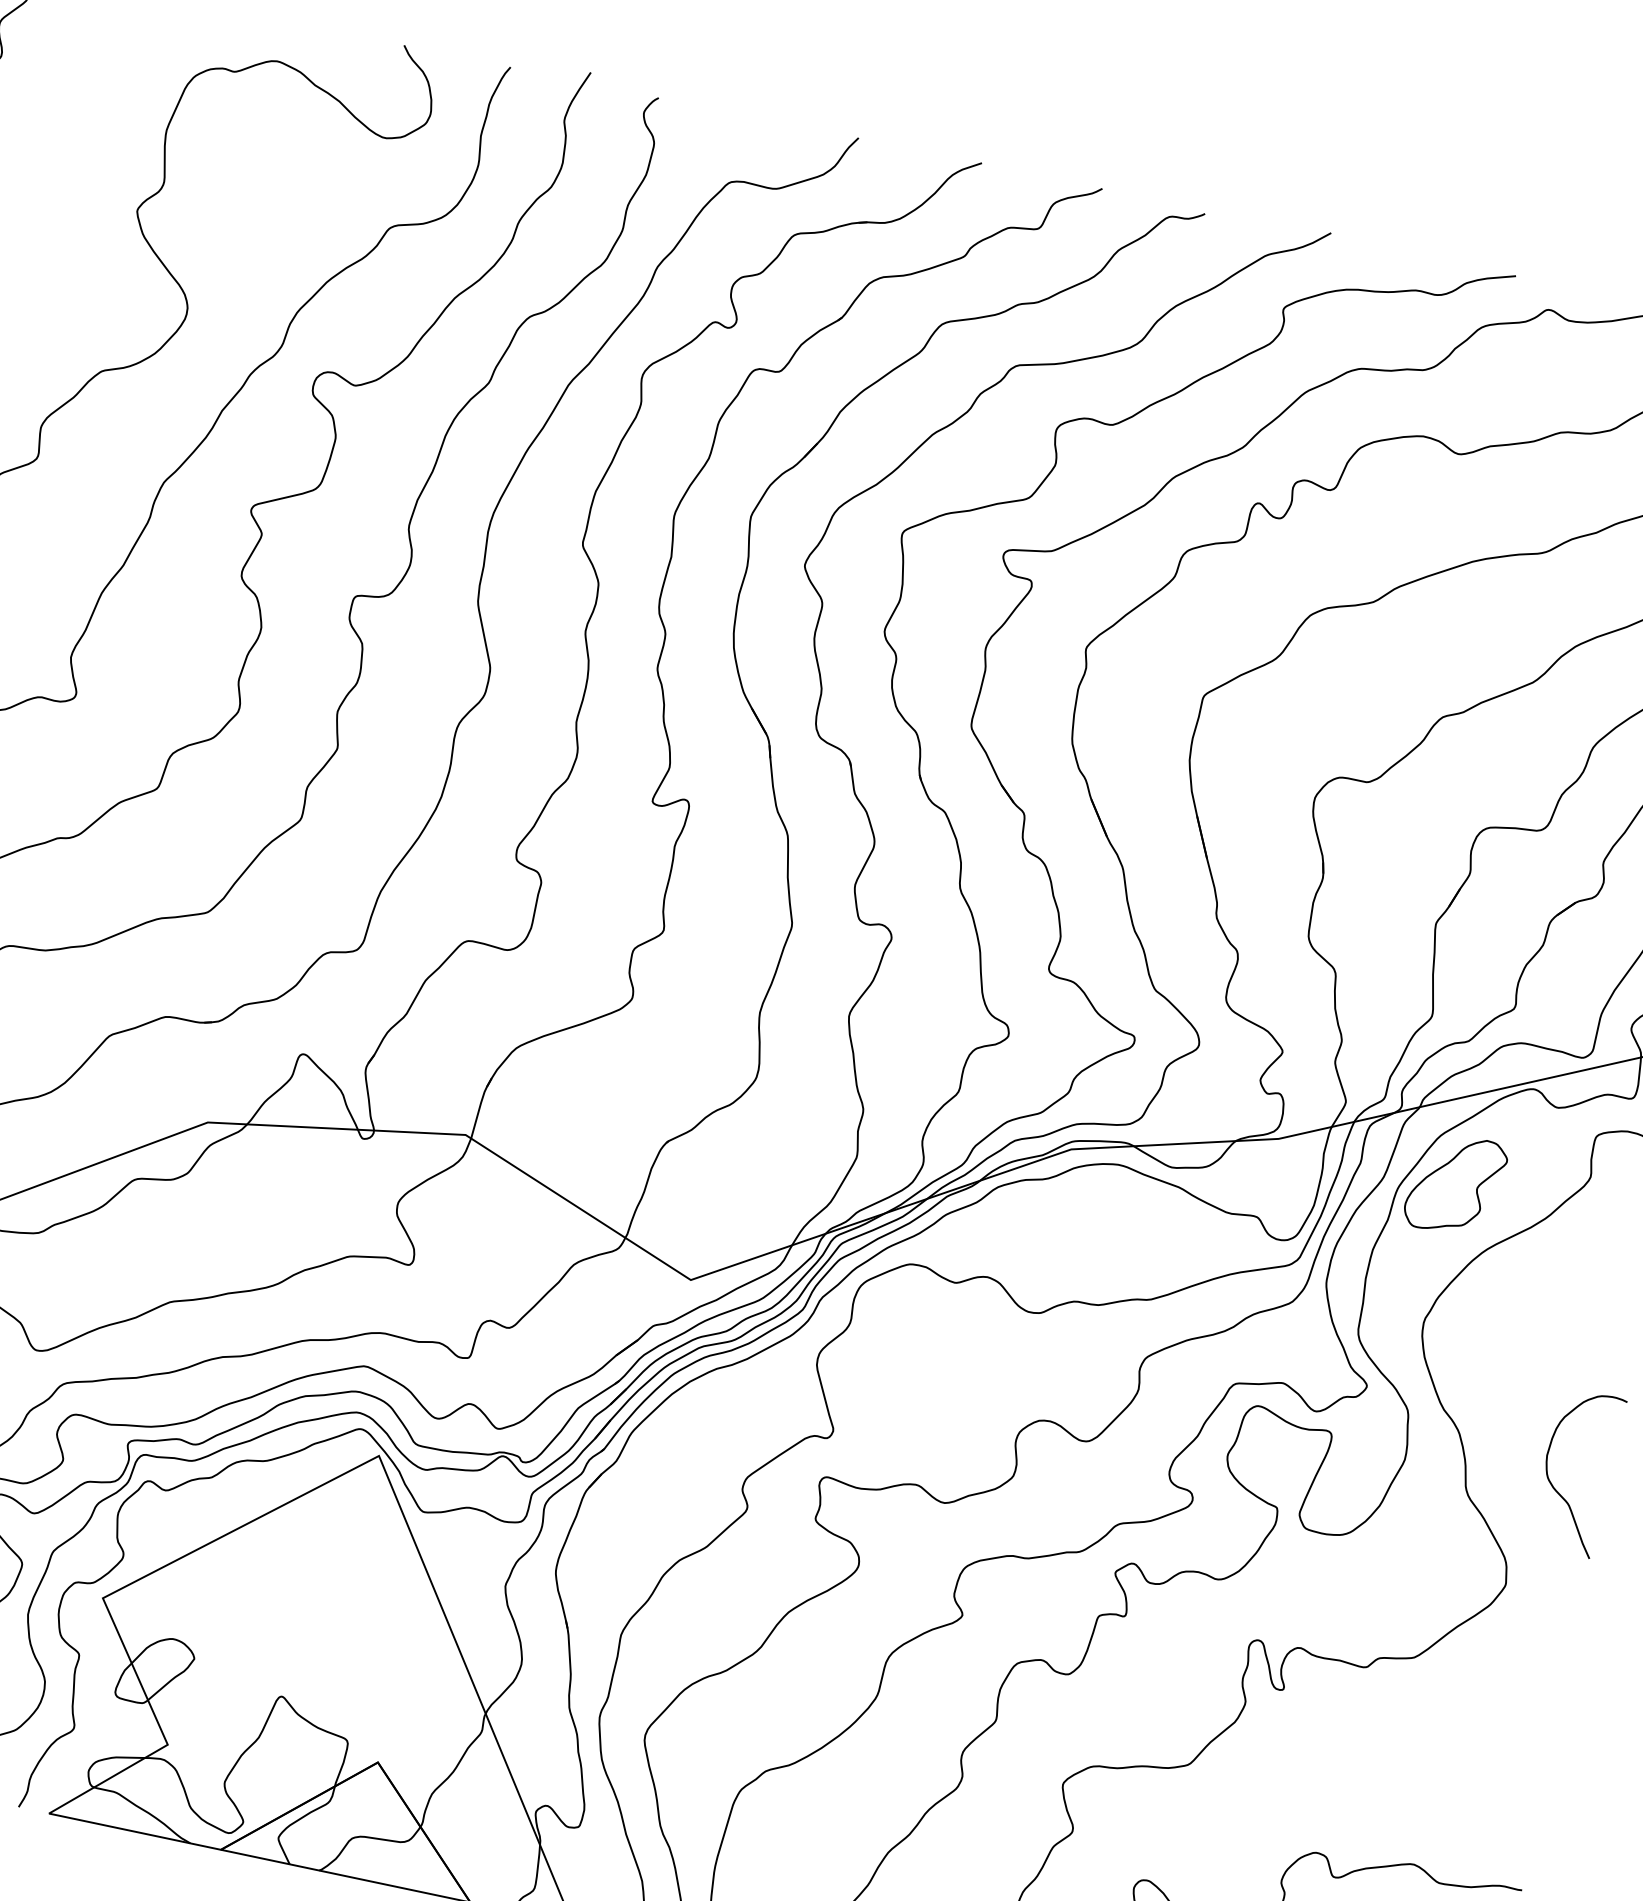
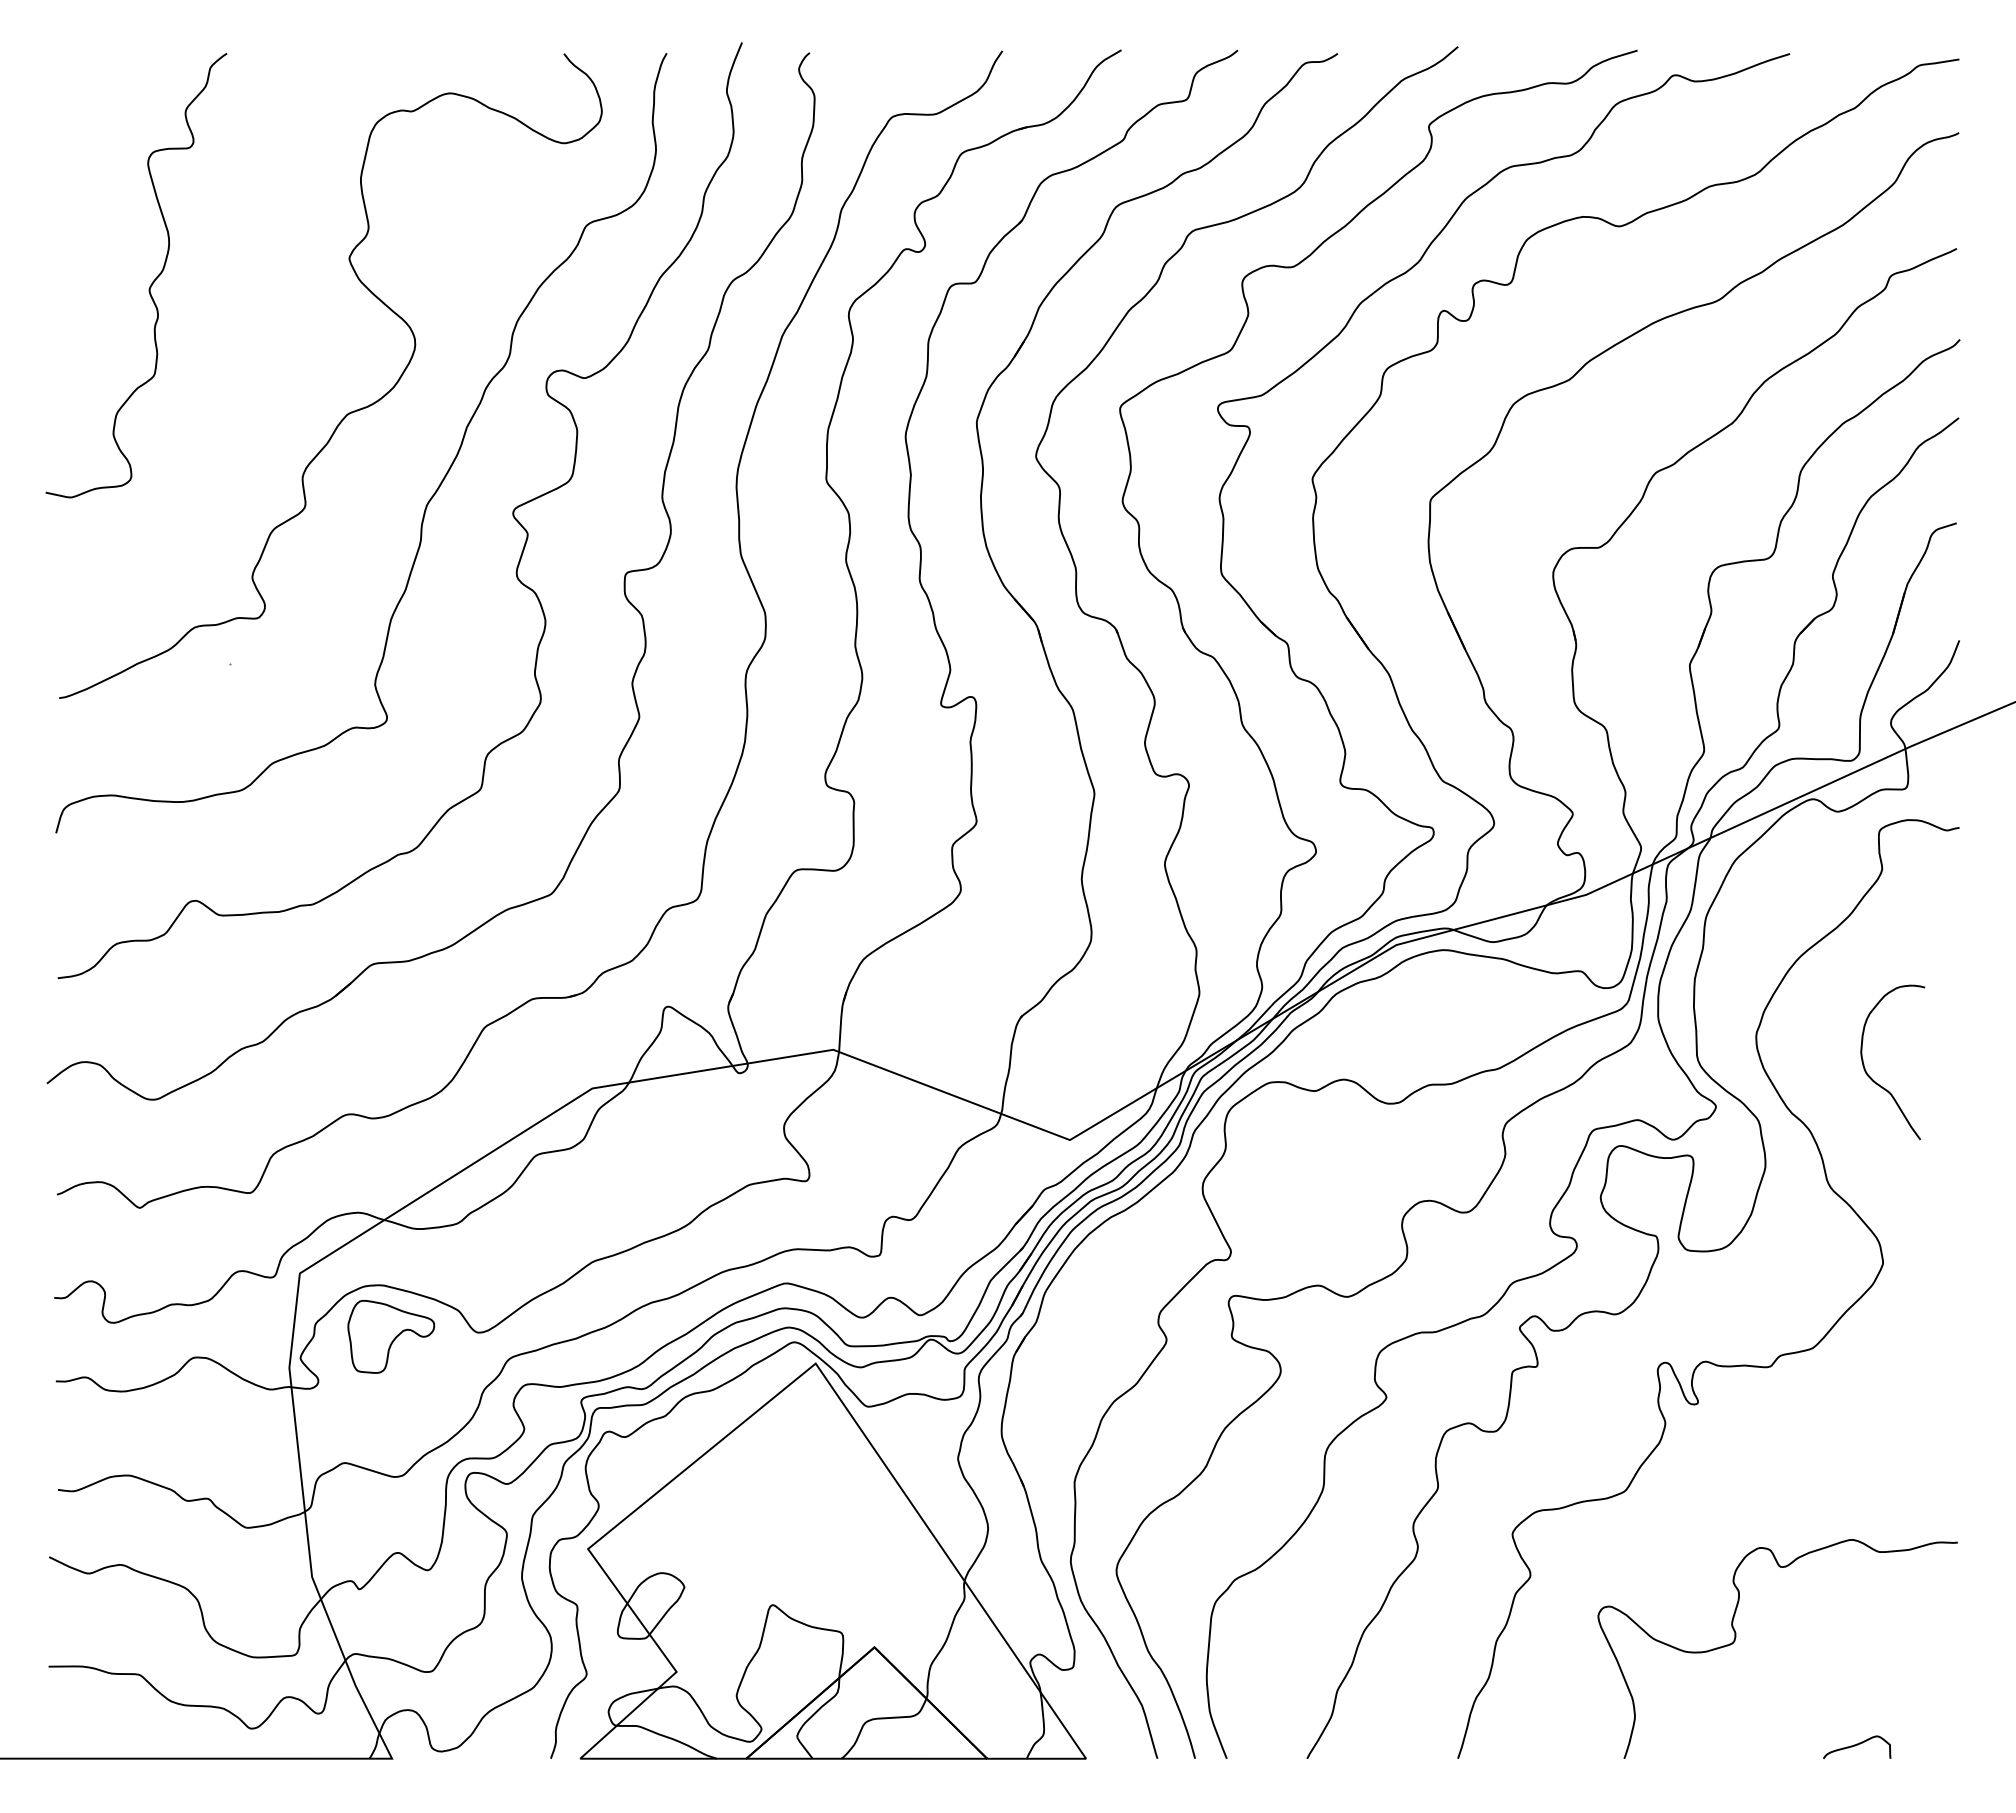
part: (1455, 1184) -> (1758, 902), removed
curve: (1558, 1491) -> (1878, 1083), moved

